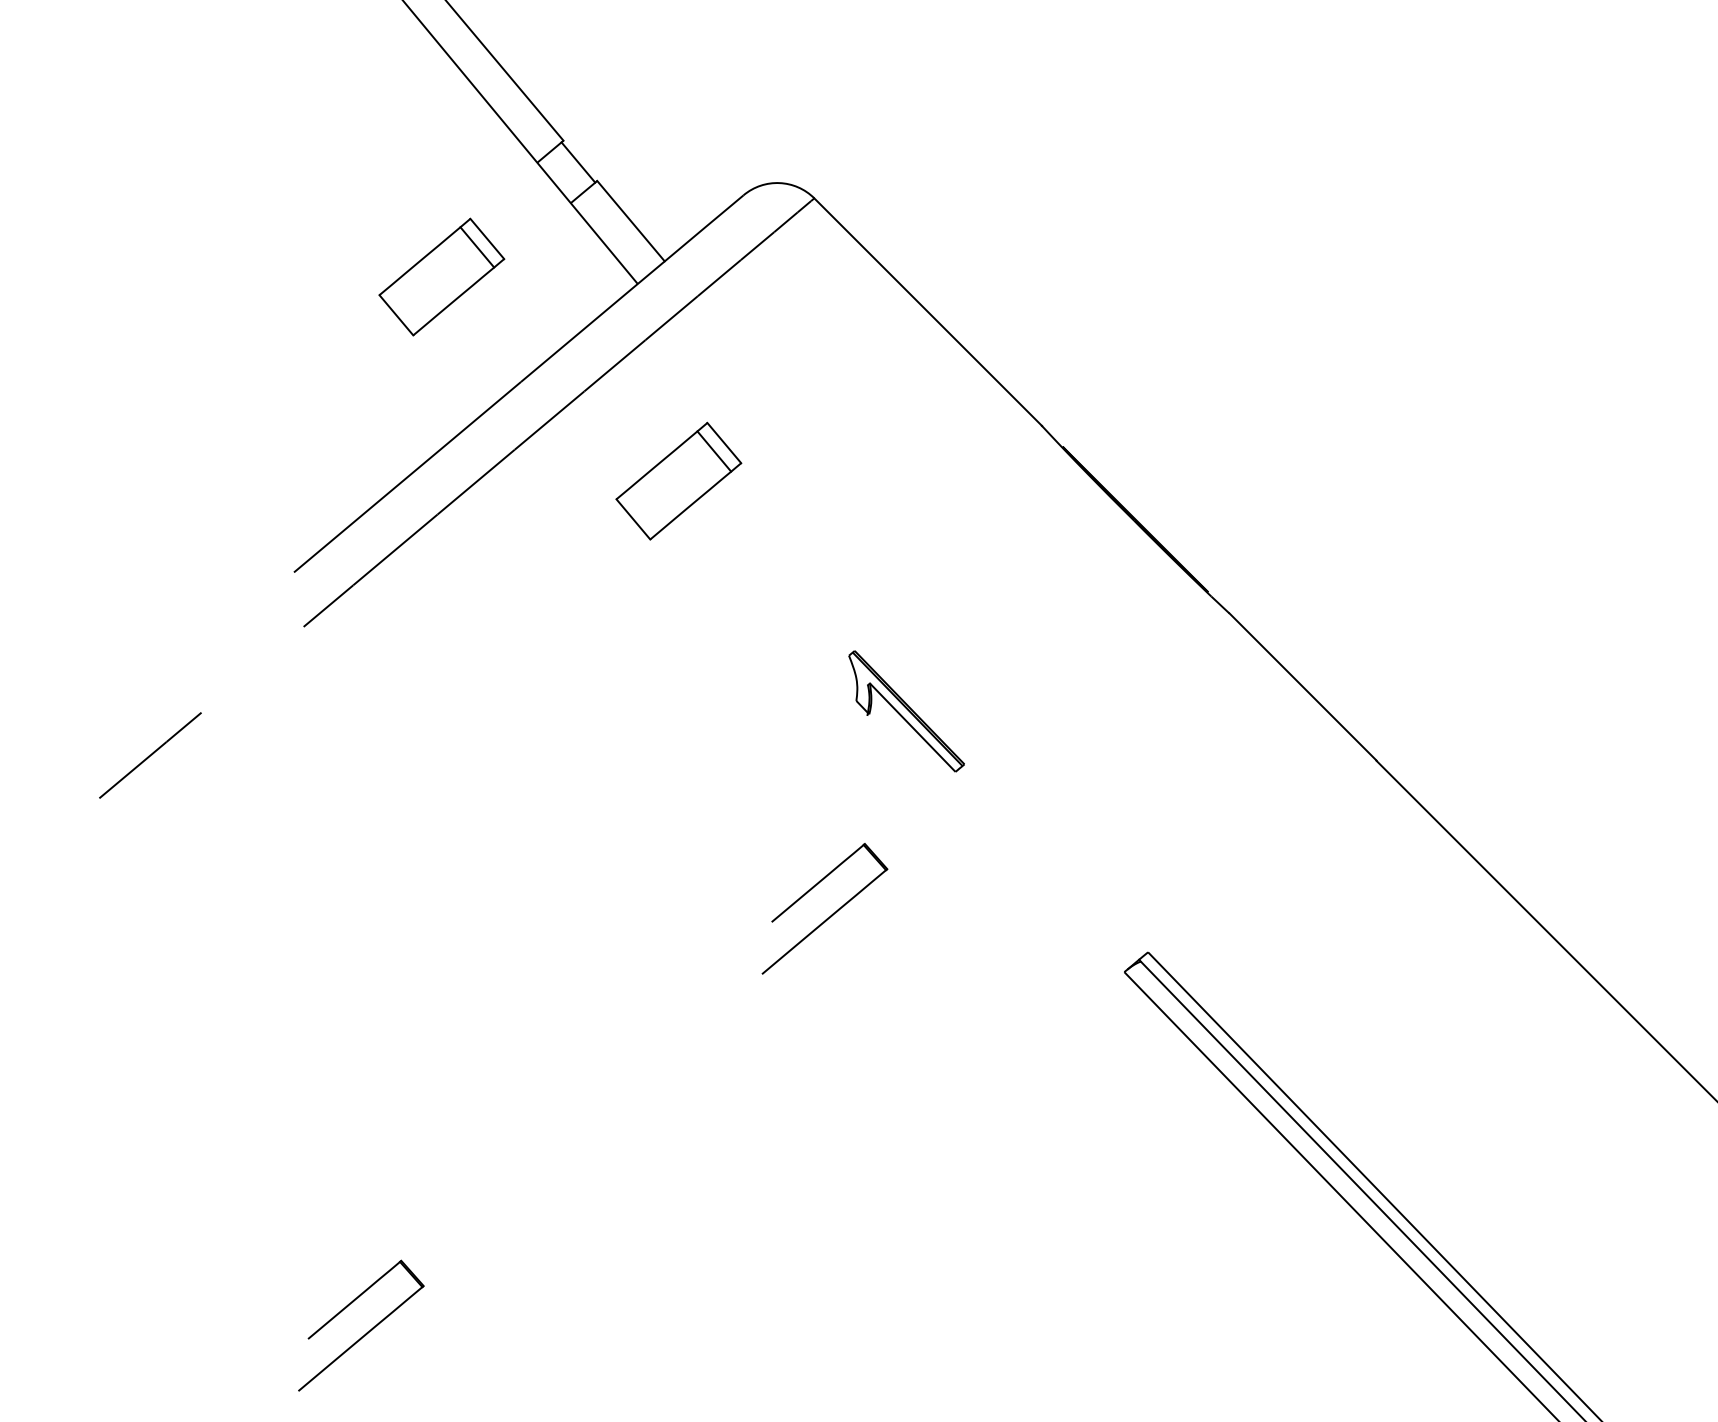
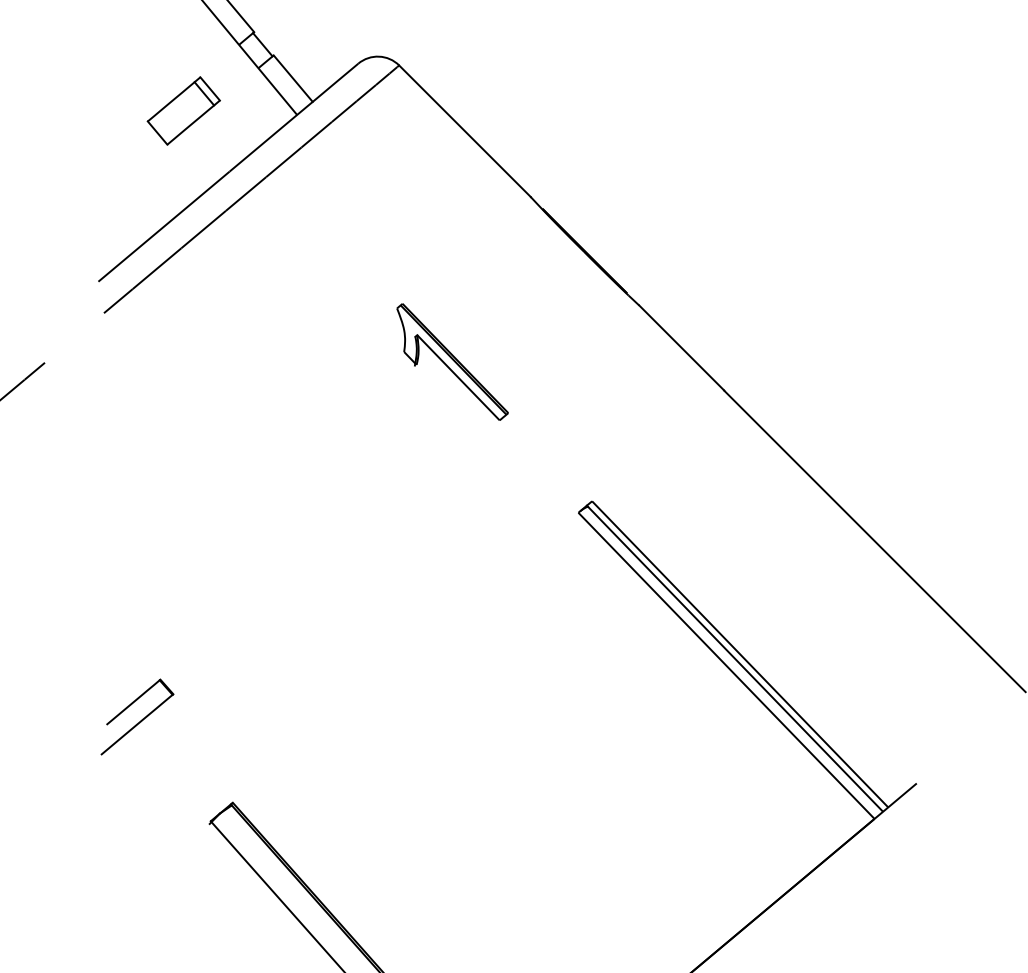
part: (678, 480) -> (320, 228), removed
part: (906, 710) -> (452, 361), size x1.67
part: (825, 907) -> (405, 475), removed

